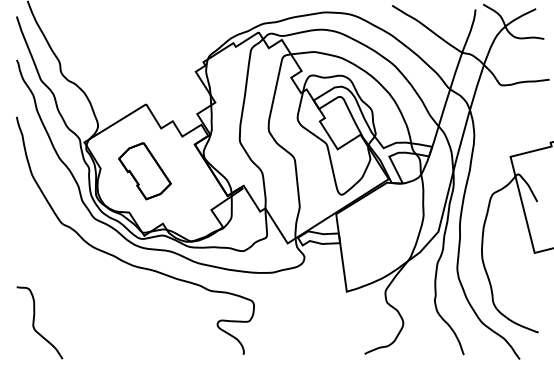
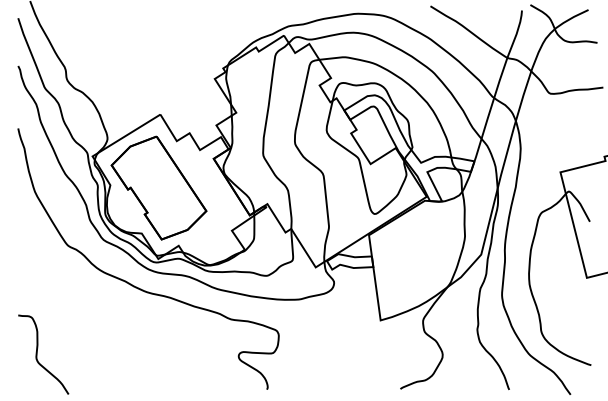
part: (144, 170) -> (158, 187), size x1.67

